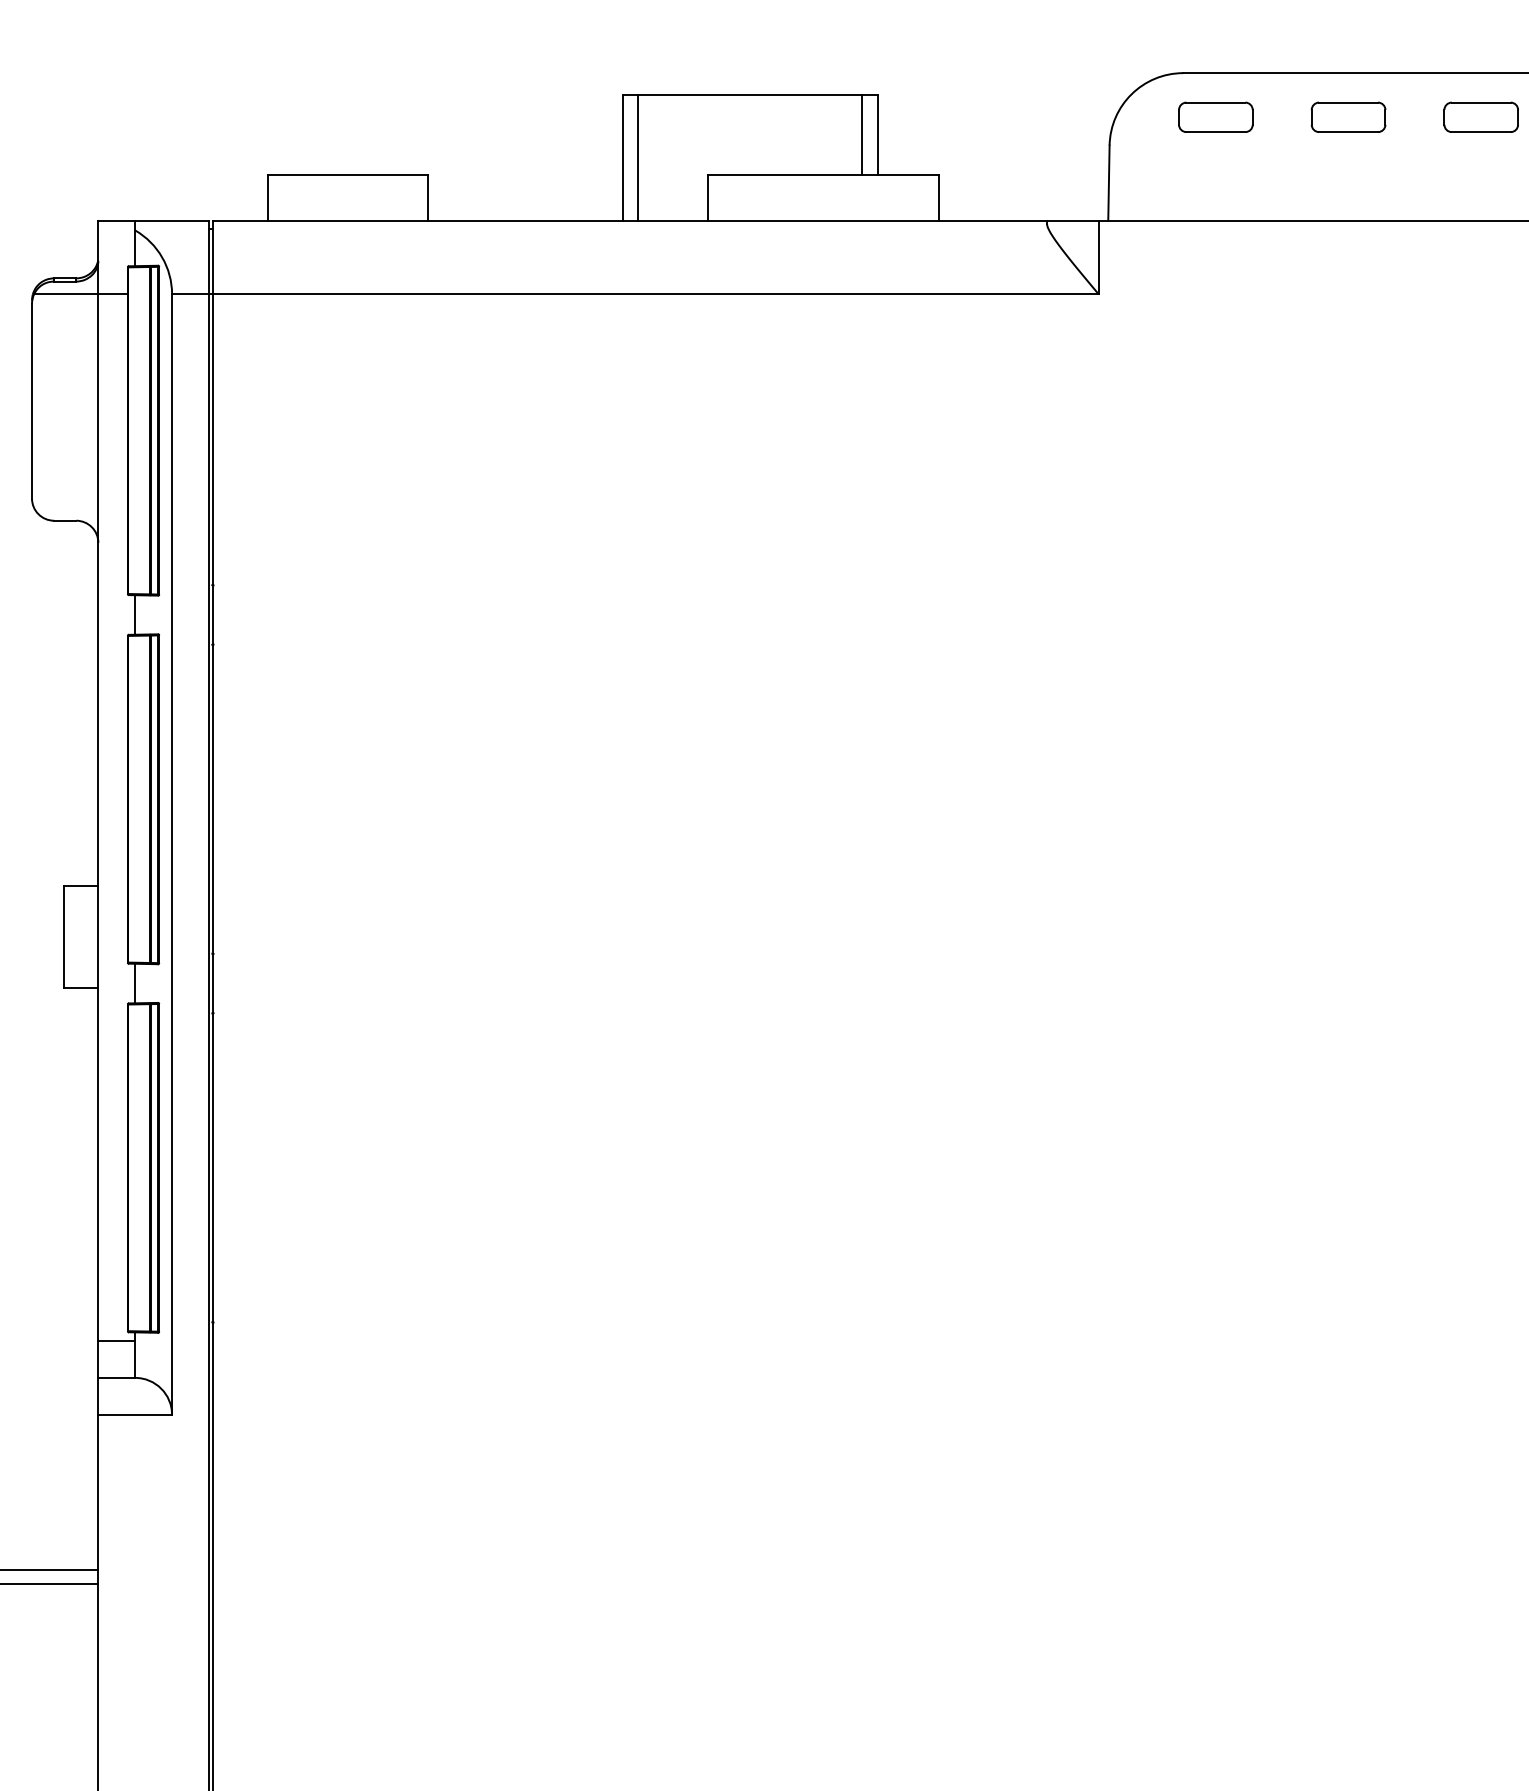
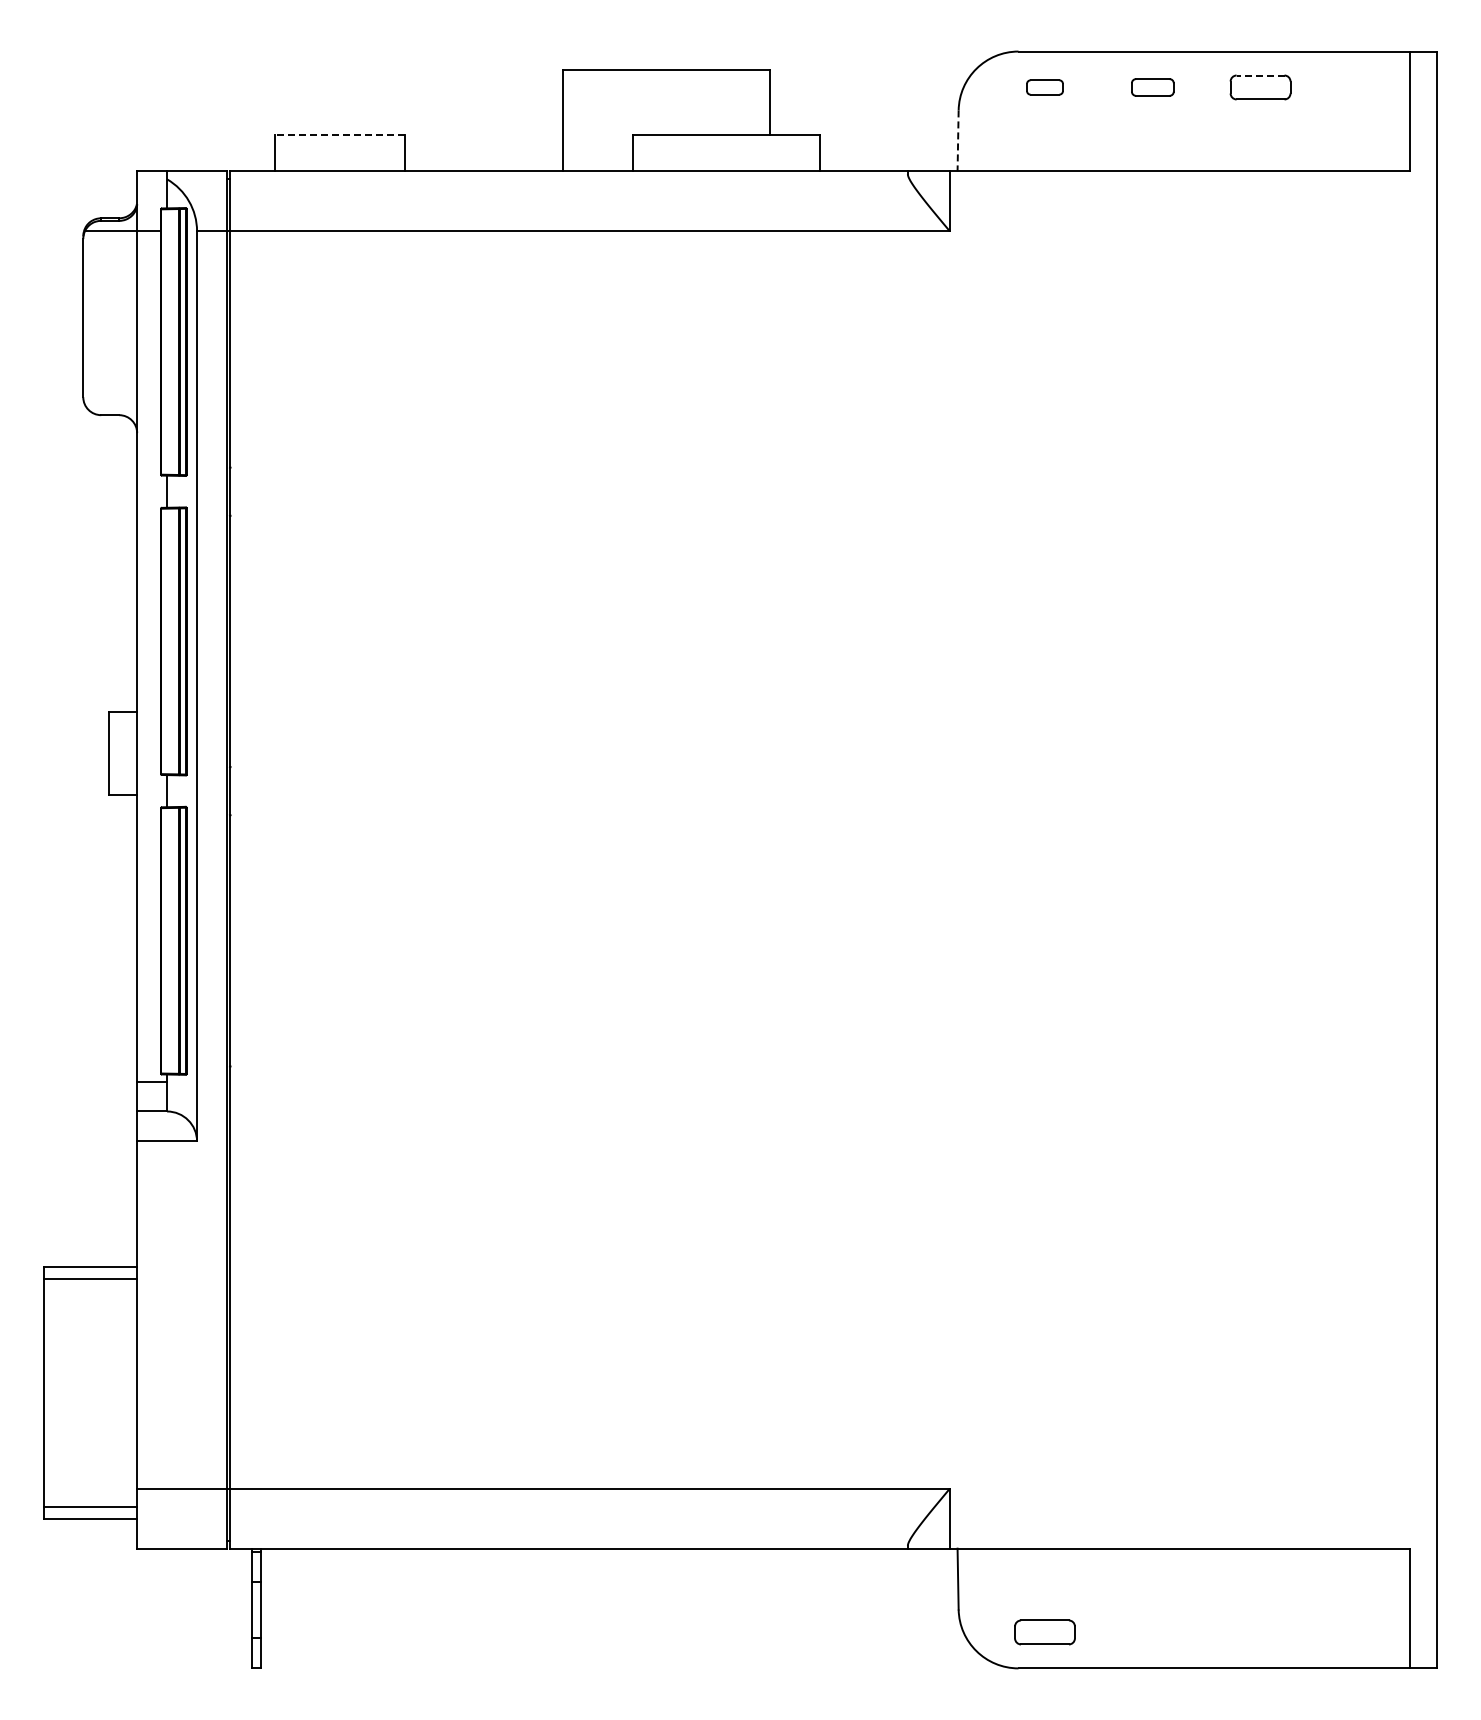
line: (1481, 102) -> (1260, 75), solid -> dashed
part: (1215, 117) -> (1044, 87), size x0.6
part: (1348, 117) -> (1152, 87), size x0.7
line: (861, 134) -> (757, 101), removed
line: (637, 157) -> (575, 120), removed
line: (347, 175) -> (339, 134), solid -> dashed
line: (1109, 183) -> (958, 141), solid -> dashed

